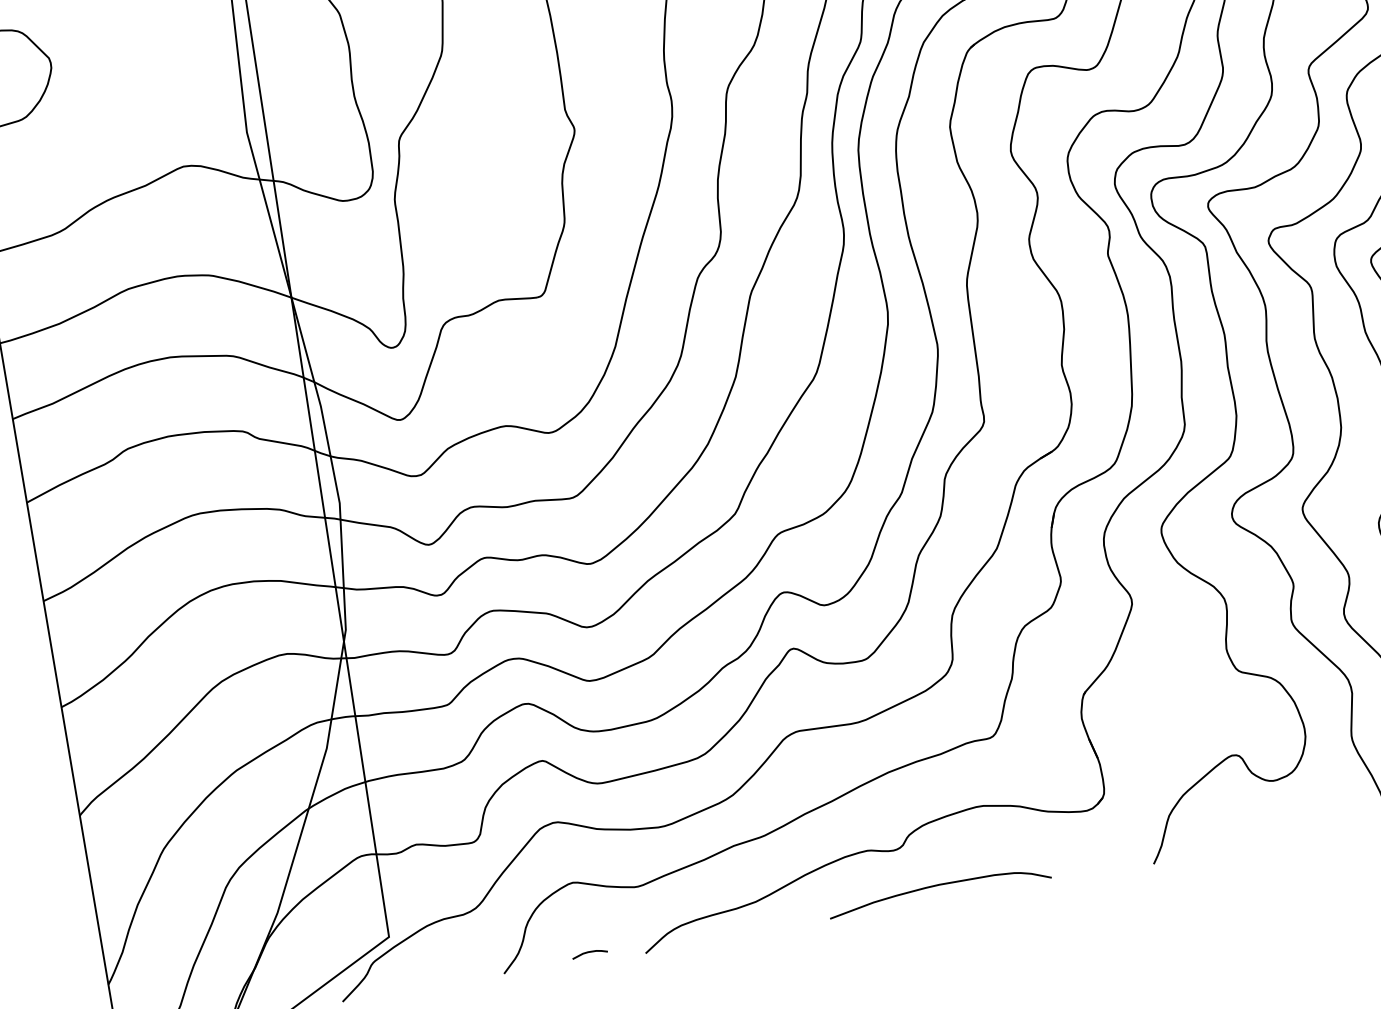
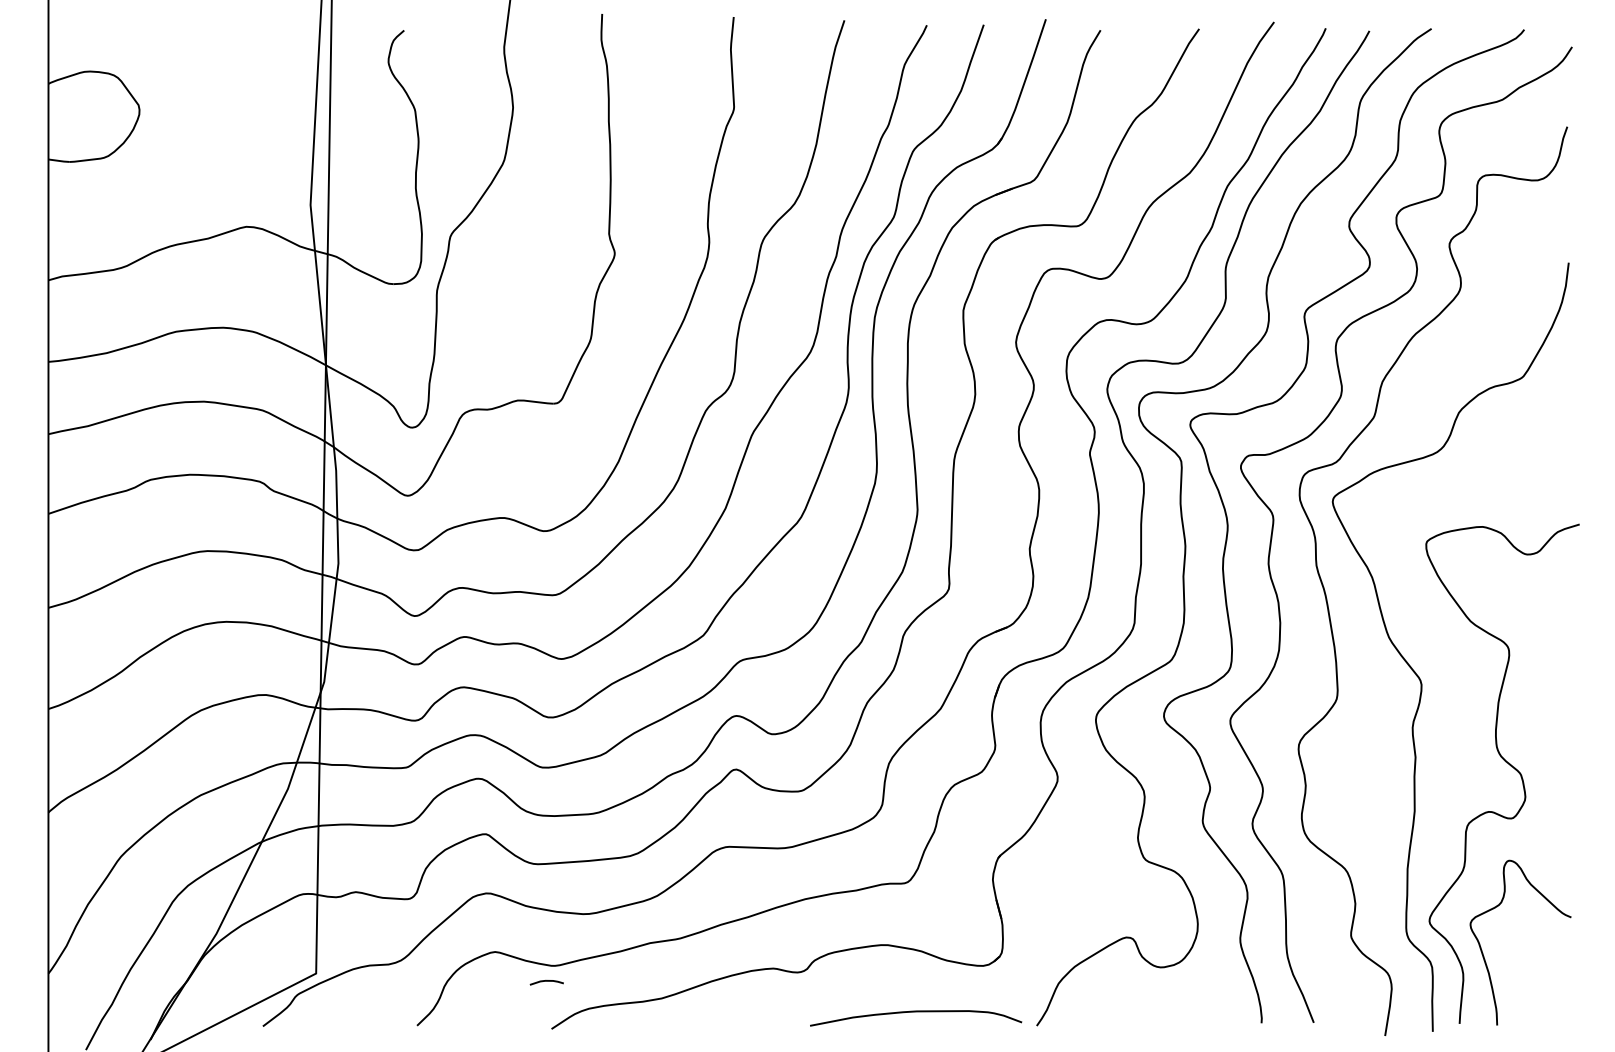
curve: (939, 885) -> (916, 1012), moved
curve: (589, 952) -> (546, 981), moved

